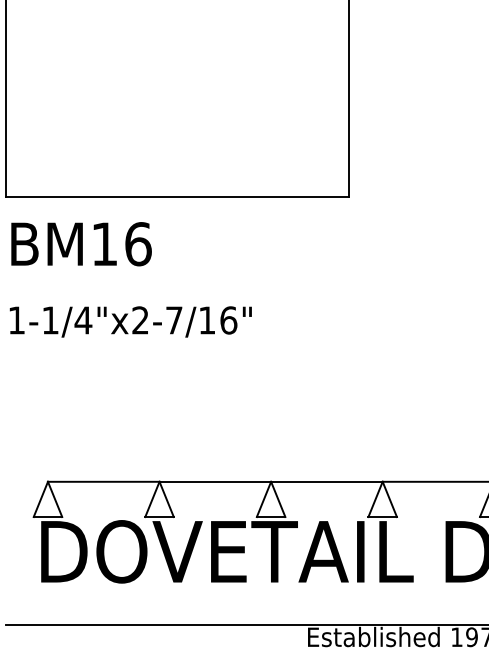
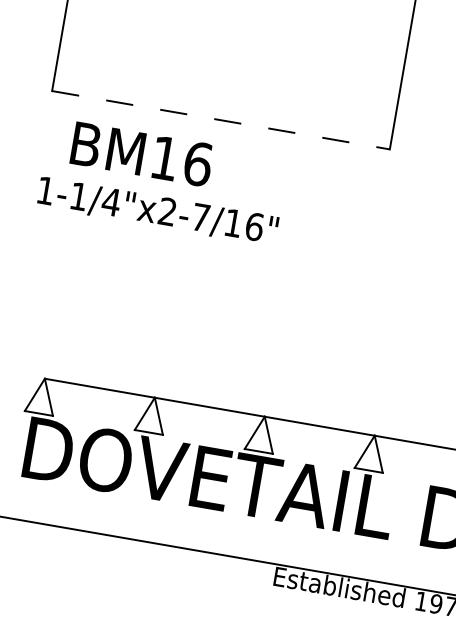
line: (178, 197) -> (221, 120), solid -> dashed
text: (81, 244) -> (141, 154), moved
text: (130, 321) -> (157, 211), moved

